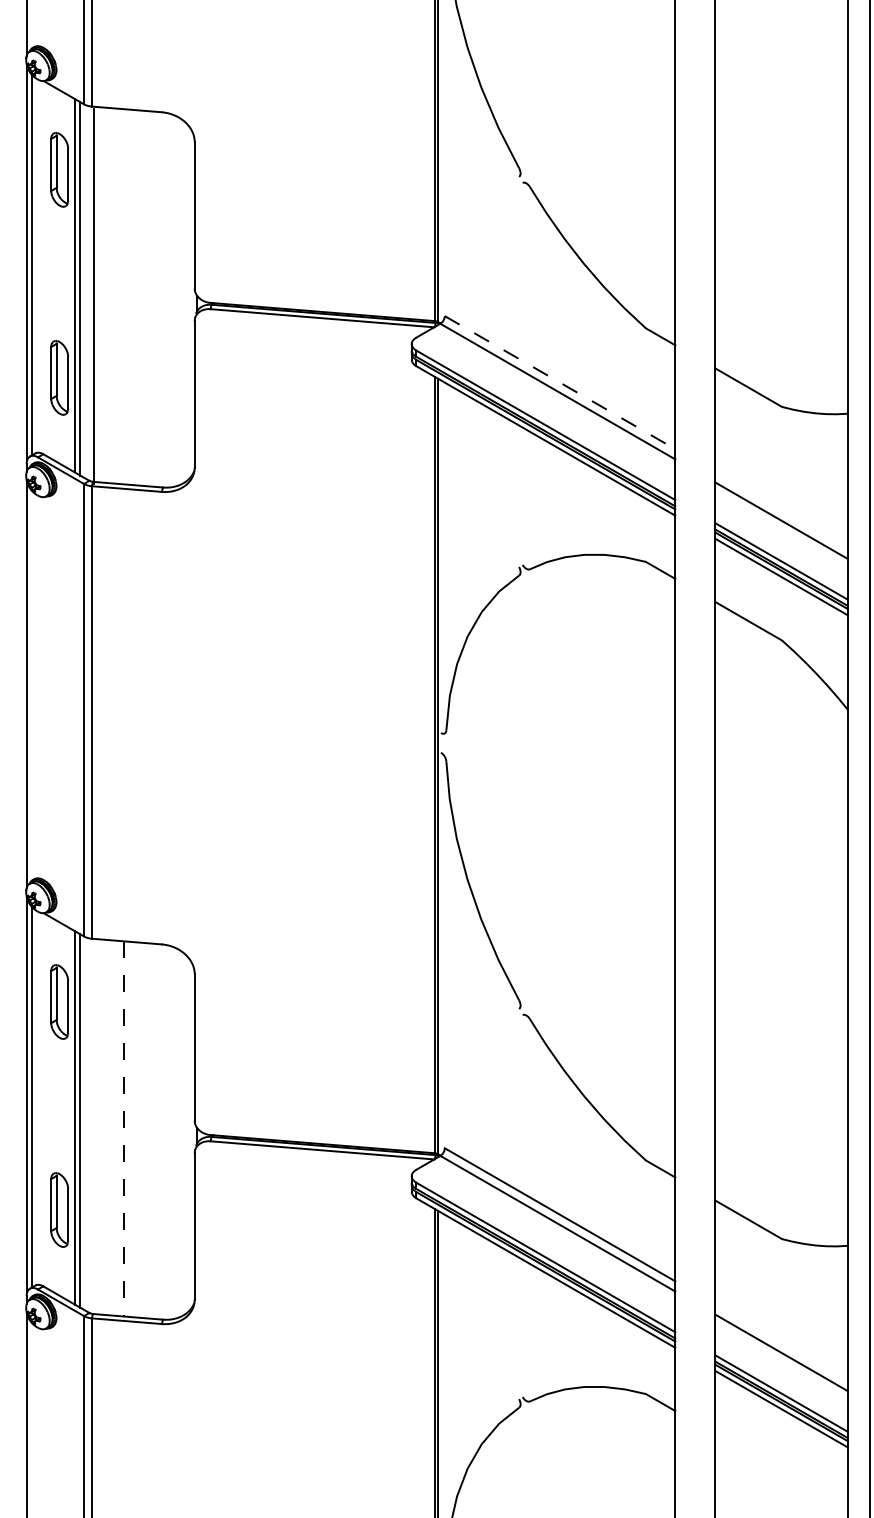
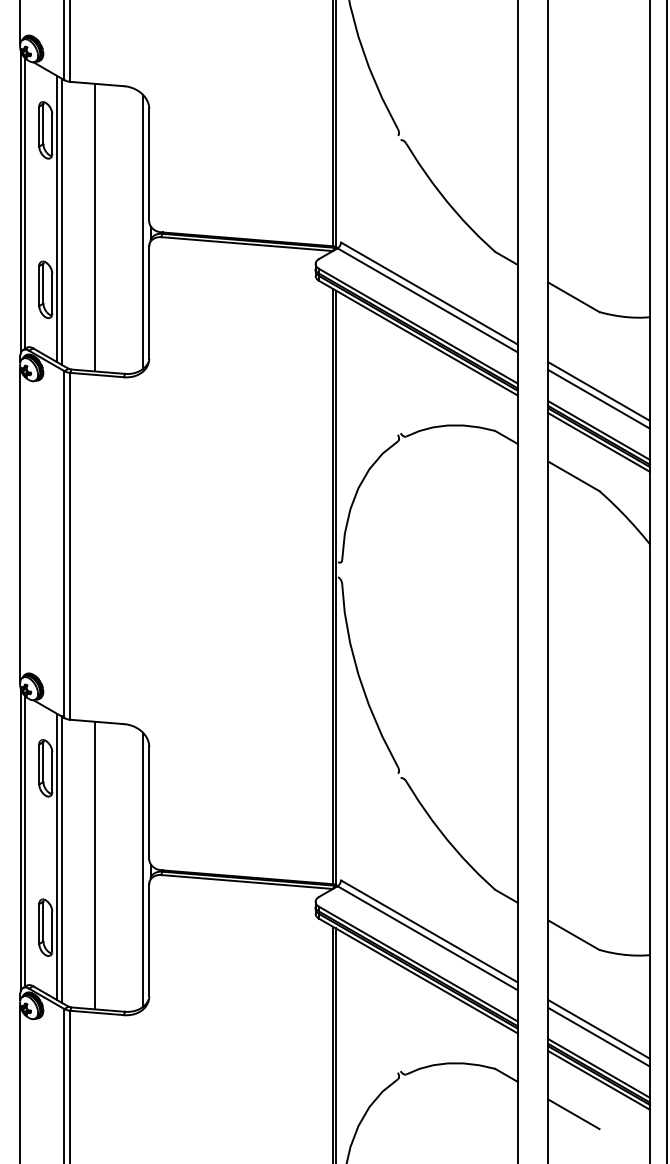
line: (94, 296) -> (95, 227), moved
line: (185, 301) -> (142, 231), added
line: (560, 382) -> (429, 293), dashed -> solid
line: (780, 510) -> (598, 391), added
line: (124, 1128) -> (95, 865), dashed -> solid
line: (185, 1134) -> (142, 869), added
line: (780, 1342) -> (598, 1029), added
line: (748, 1453) -> (573, 1114), added

